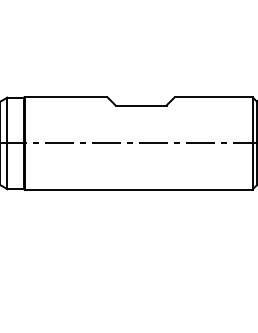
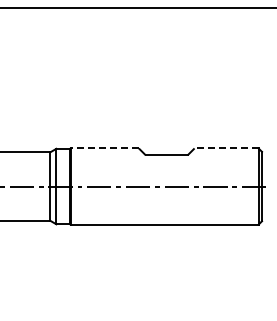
line: (65, 97) -> (104, 148), solid -> dashed
line: (213, 97) -> (226, 148), solid -> dashed

